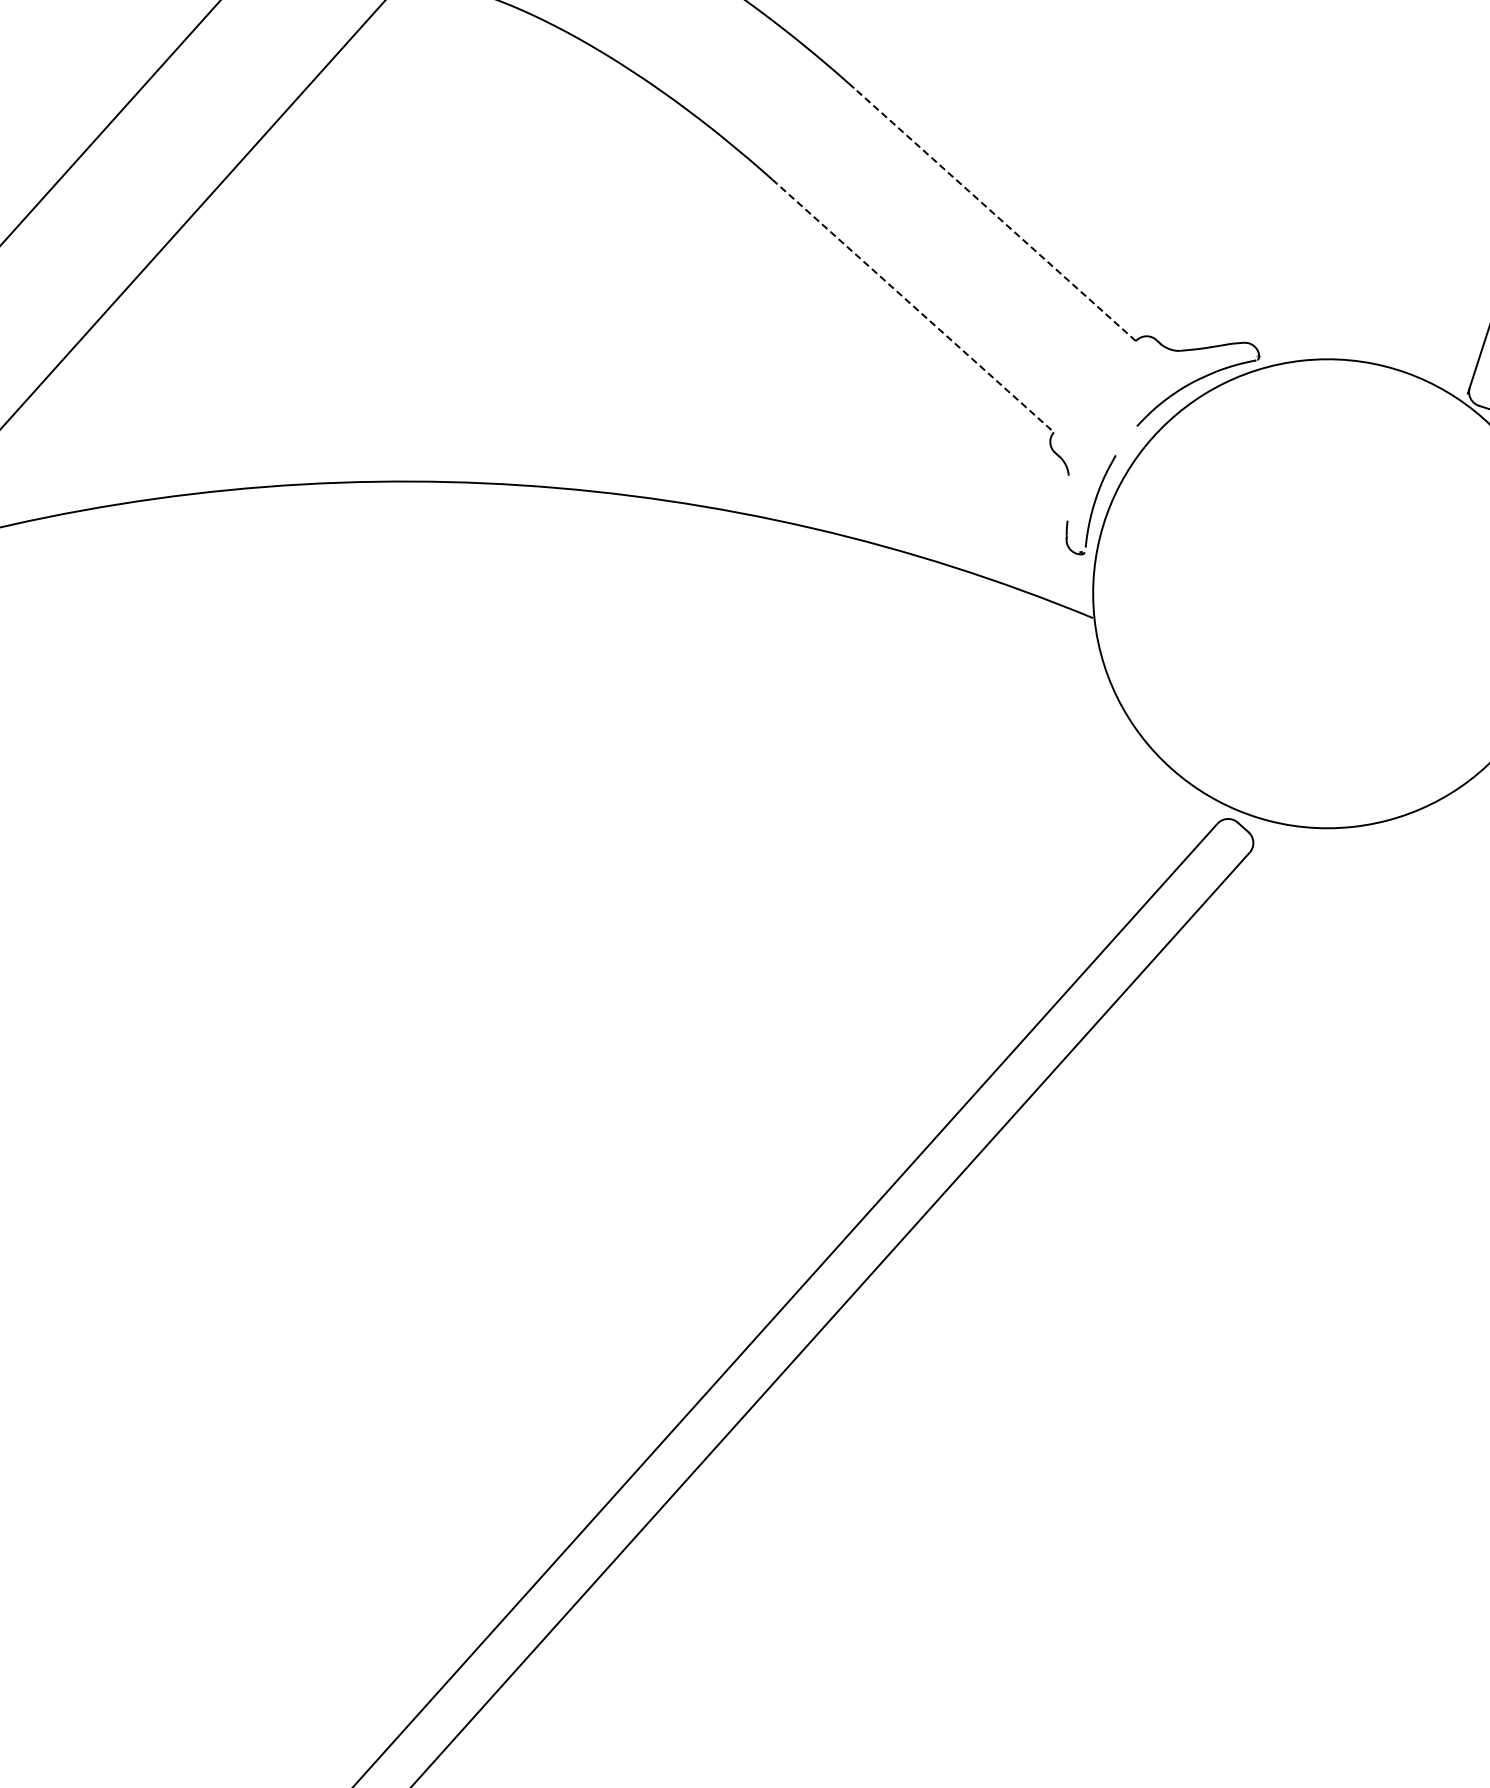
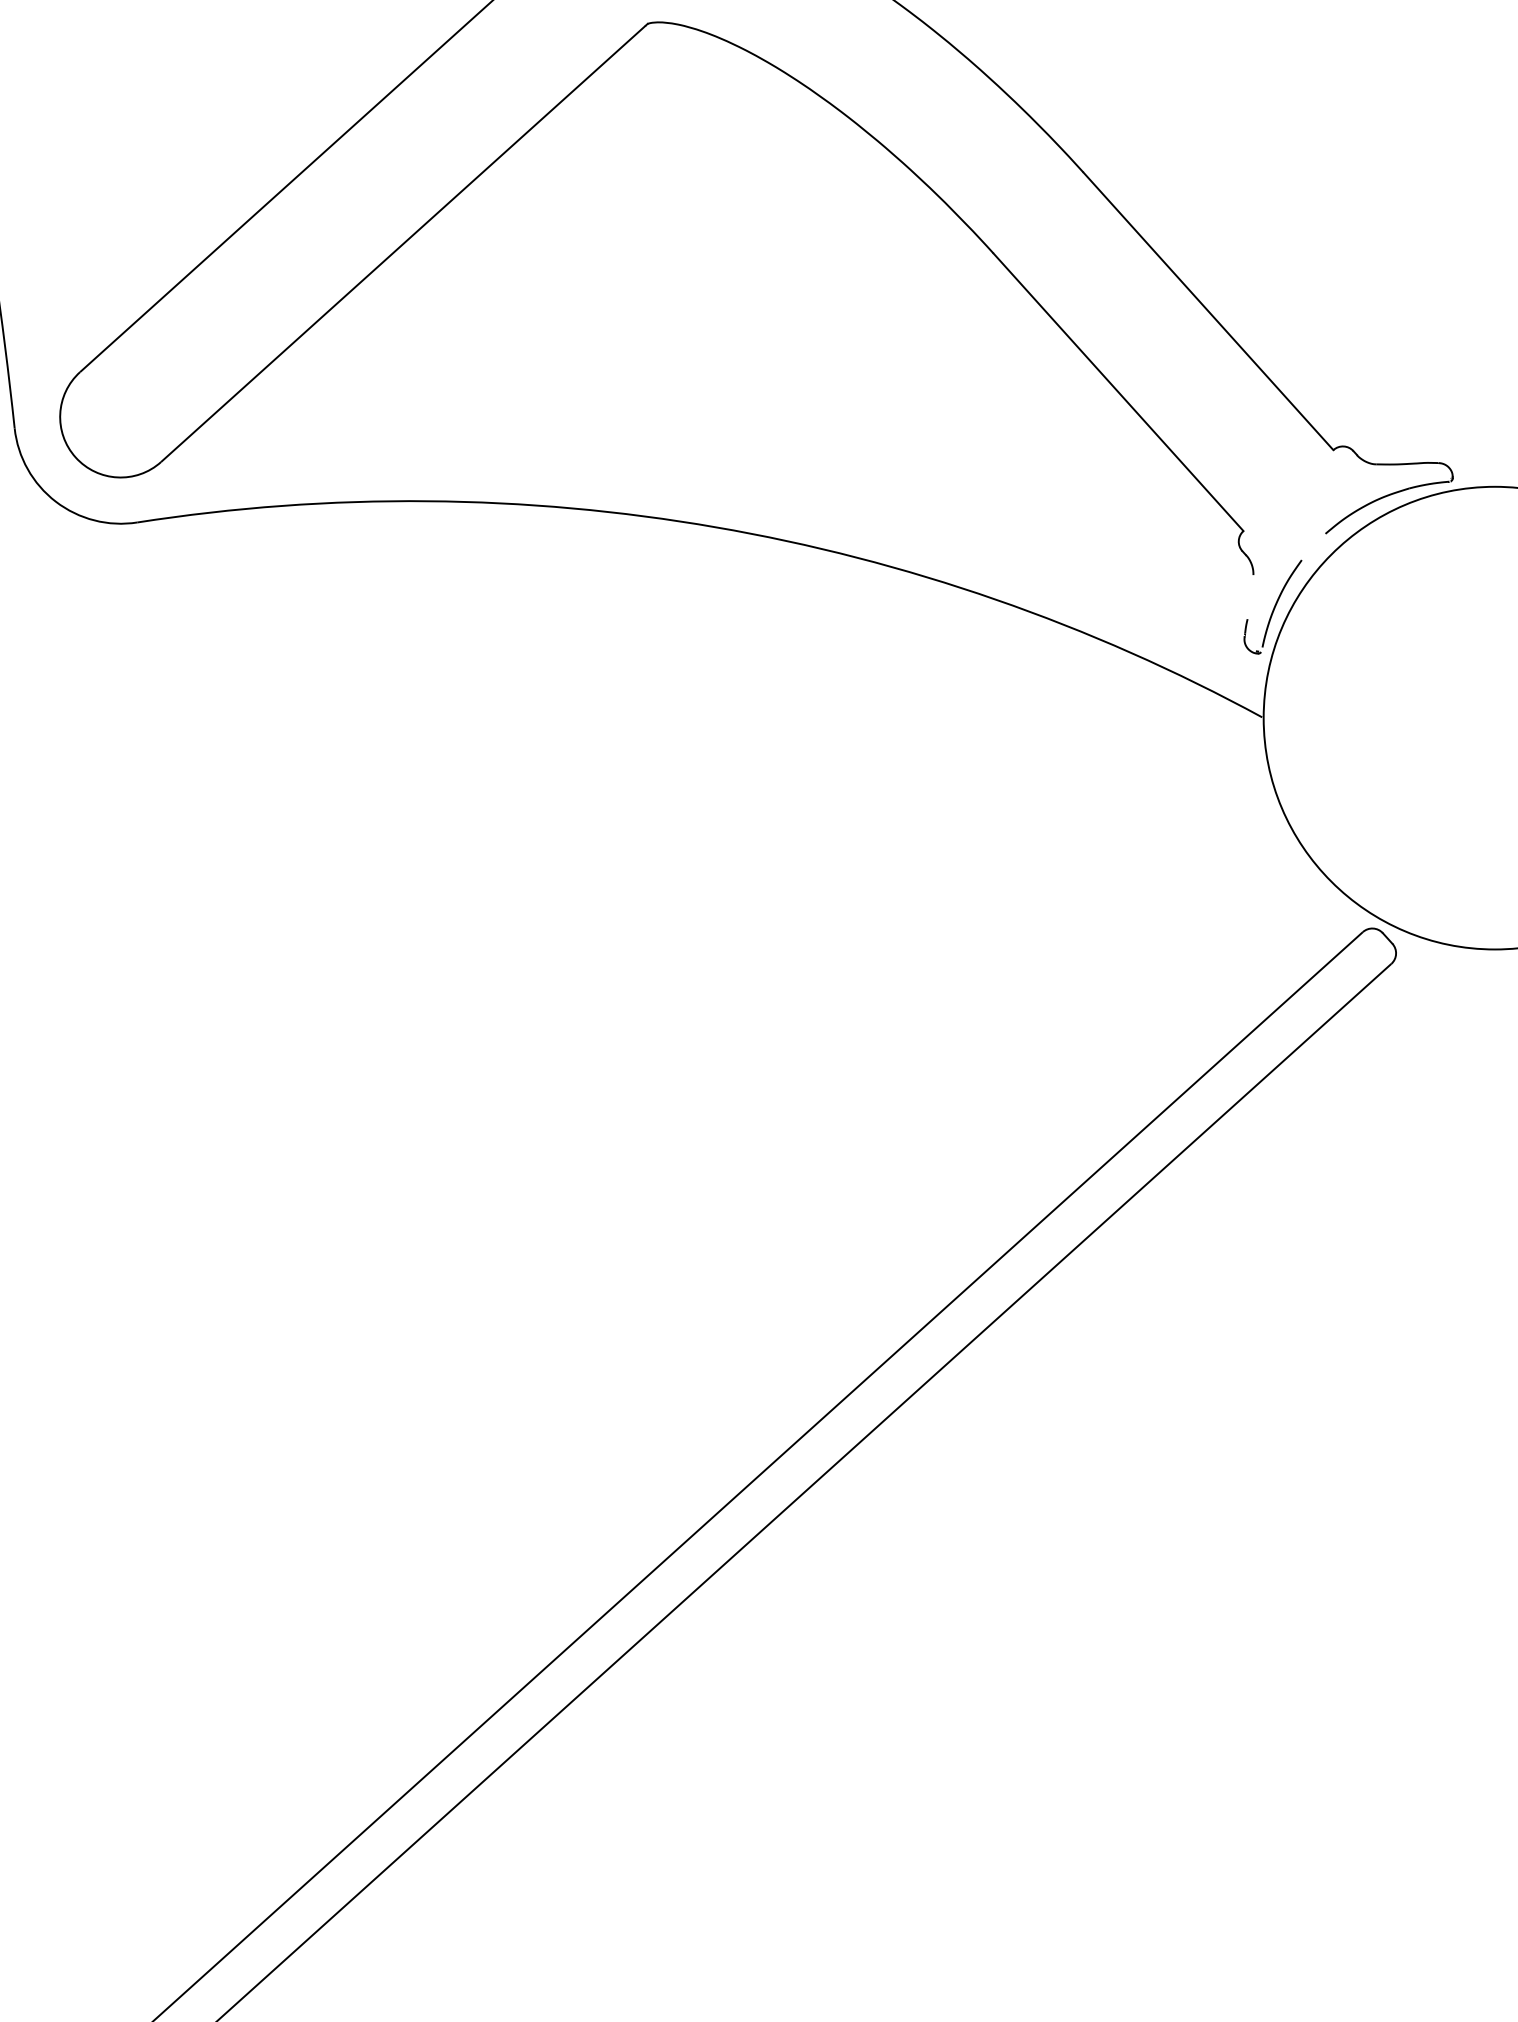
line: (995, 214) -> (1208, 311), dashed -> solid
line: (913, 306) -> (1118, 392), dashed -> solid

